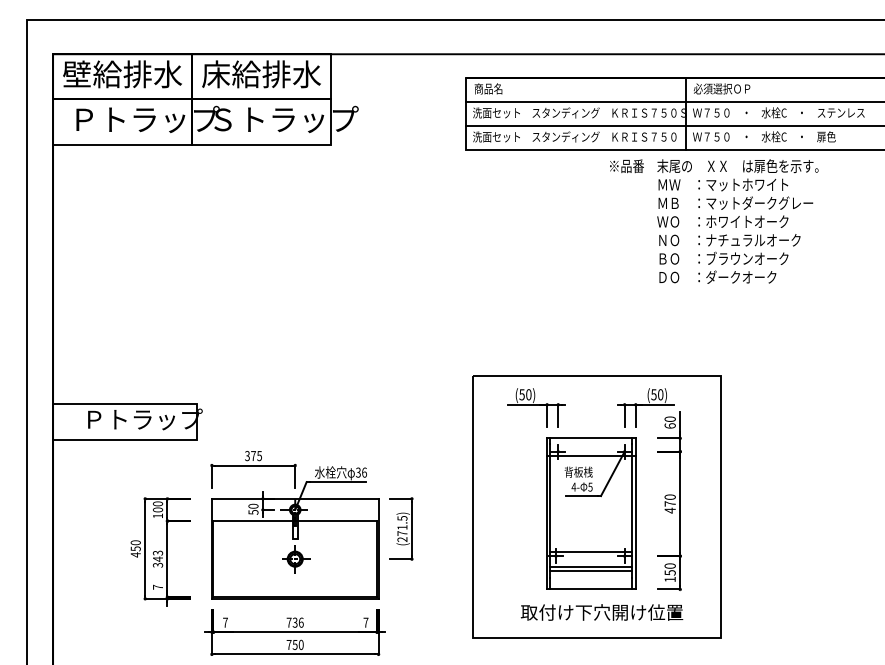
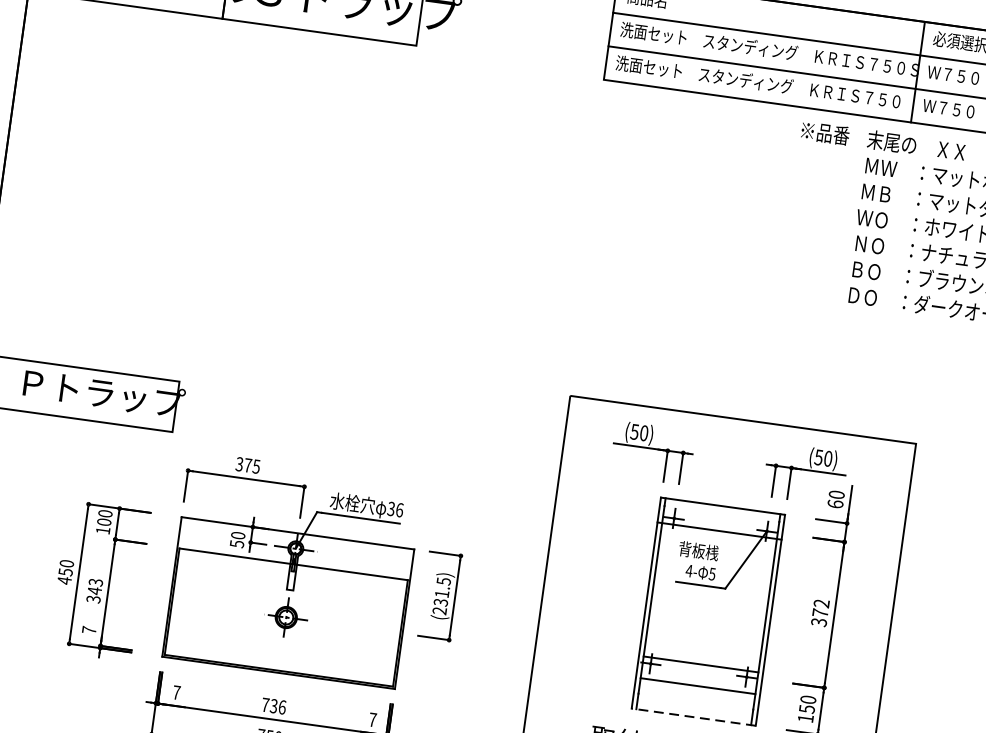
text: (669, 503) -> (819, 612), 470 -> 372
text: (402, 533) -> (440, 602), (271.5) -> (231.5)
line: (591, 570) -> (697, 690), removed
line: (590, 589) -> (692, 717), solid -> dashed

